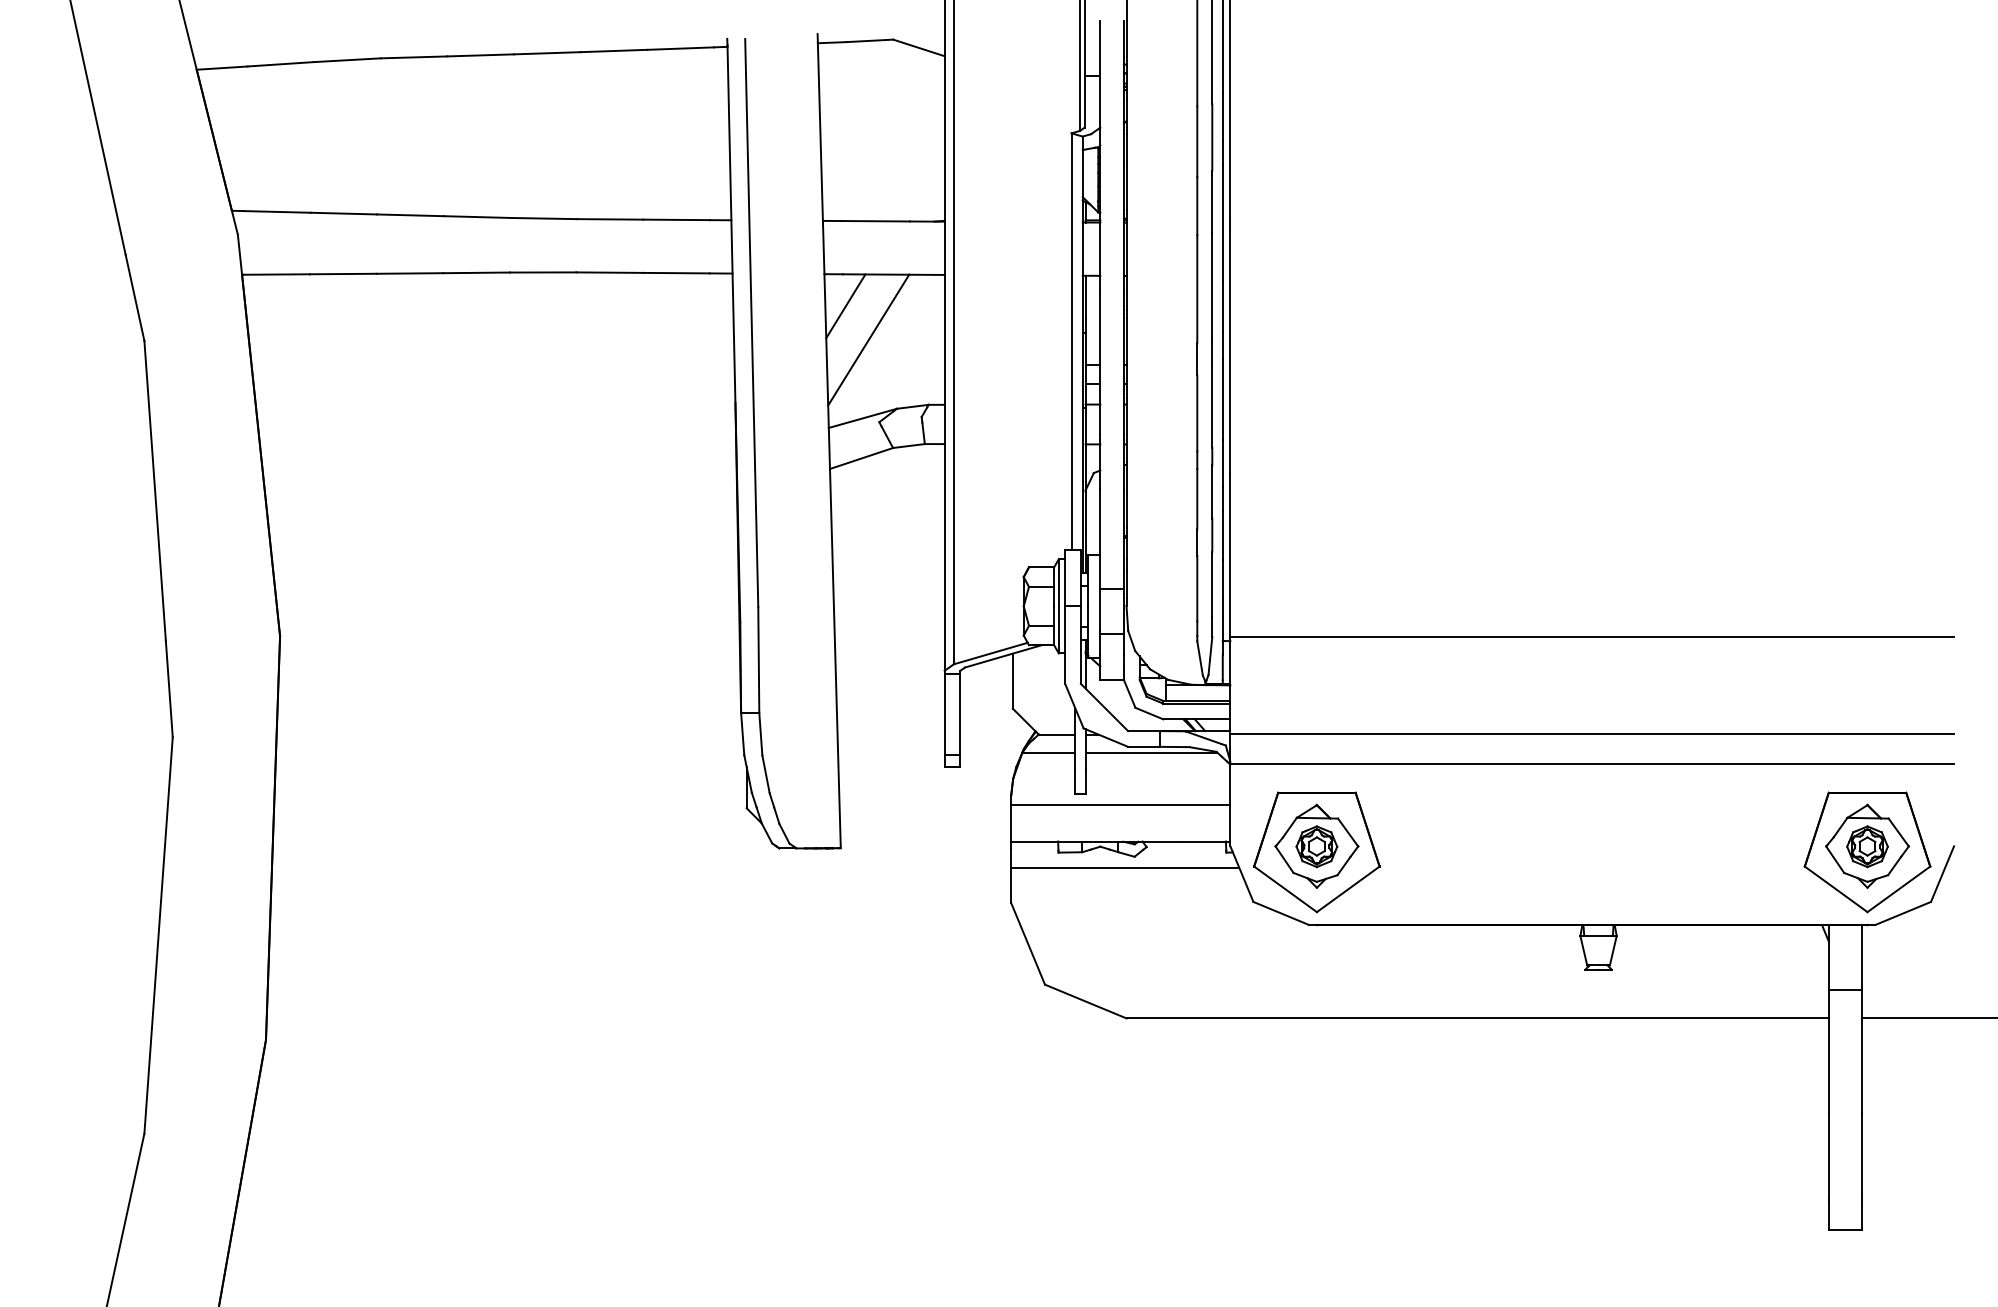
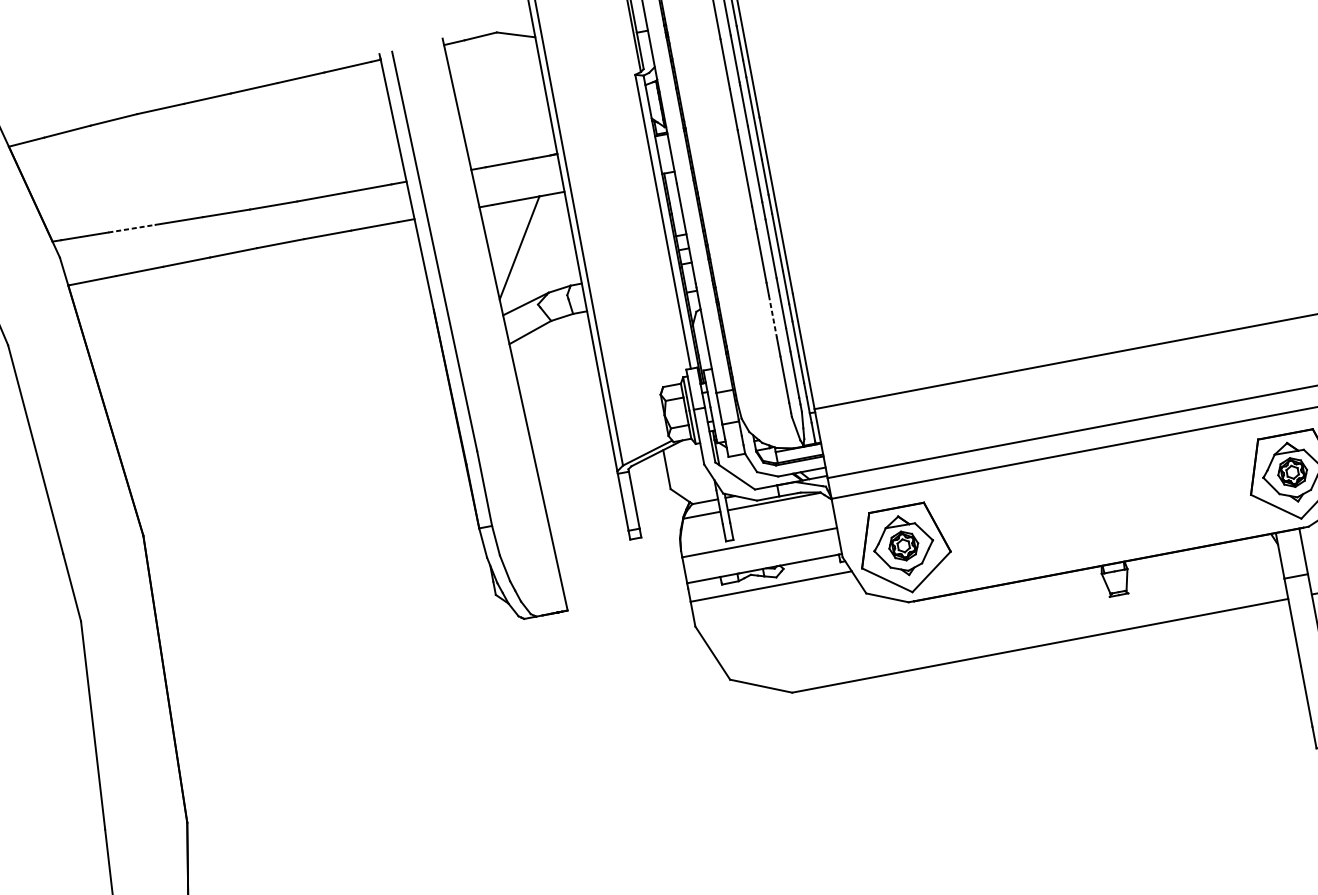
line: (344, 213) -> (132, 228), solid -> dashed
line: (845, 306) -> (498, 227), removed
line: (1197, 499) -> (773, 316), solid -> dashed

